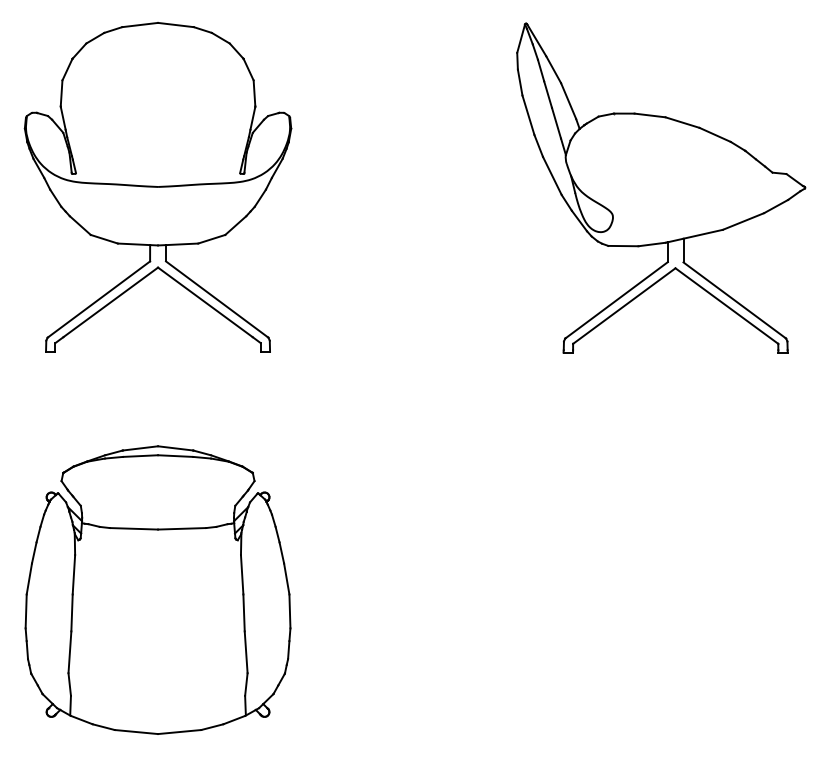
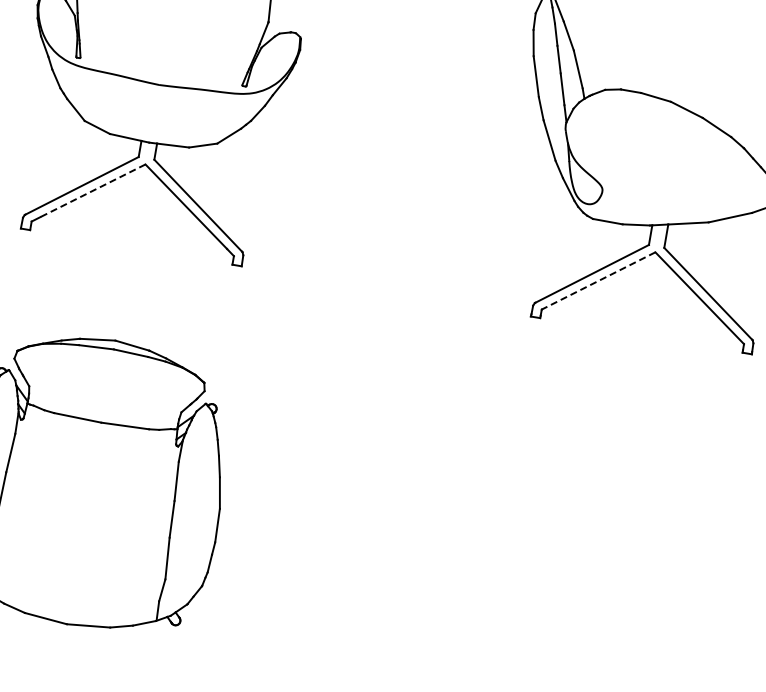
line: (110, 302) -> (92, 190), solid -> dashed
line: (624, 306) -> (598, 281), solid -> dashed

